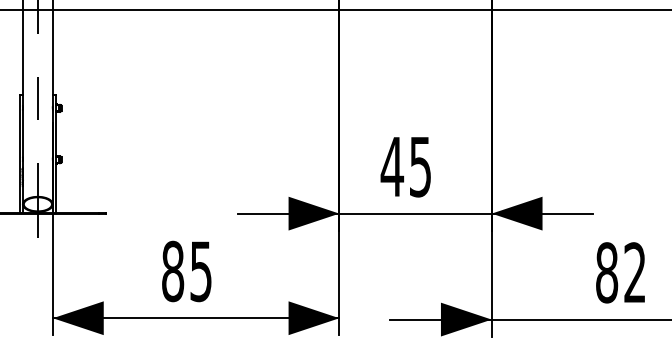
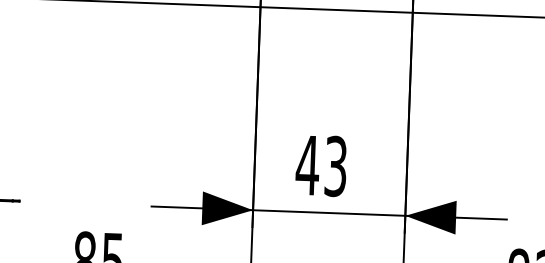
text: (420, 166) -> (335, 166), 45 -> 43

